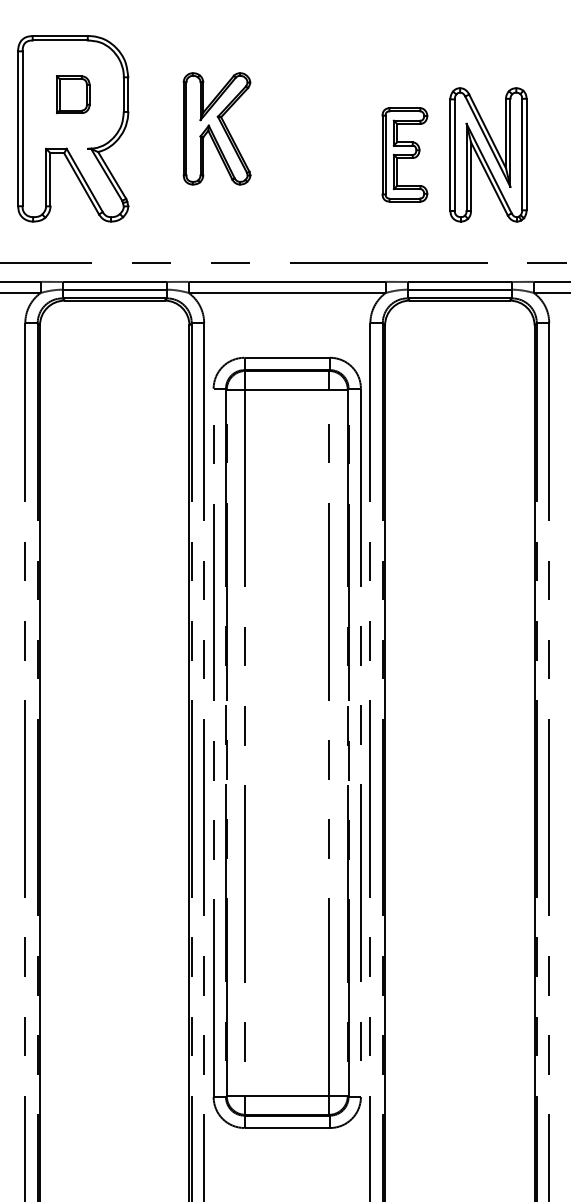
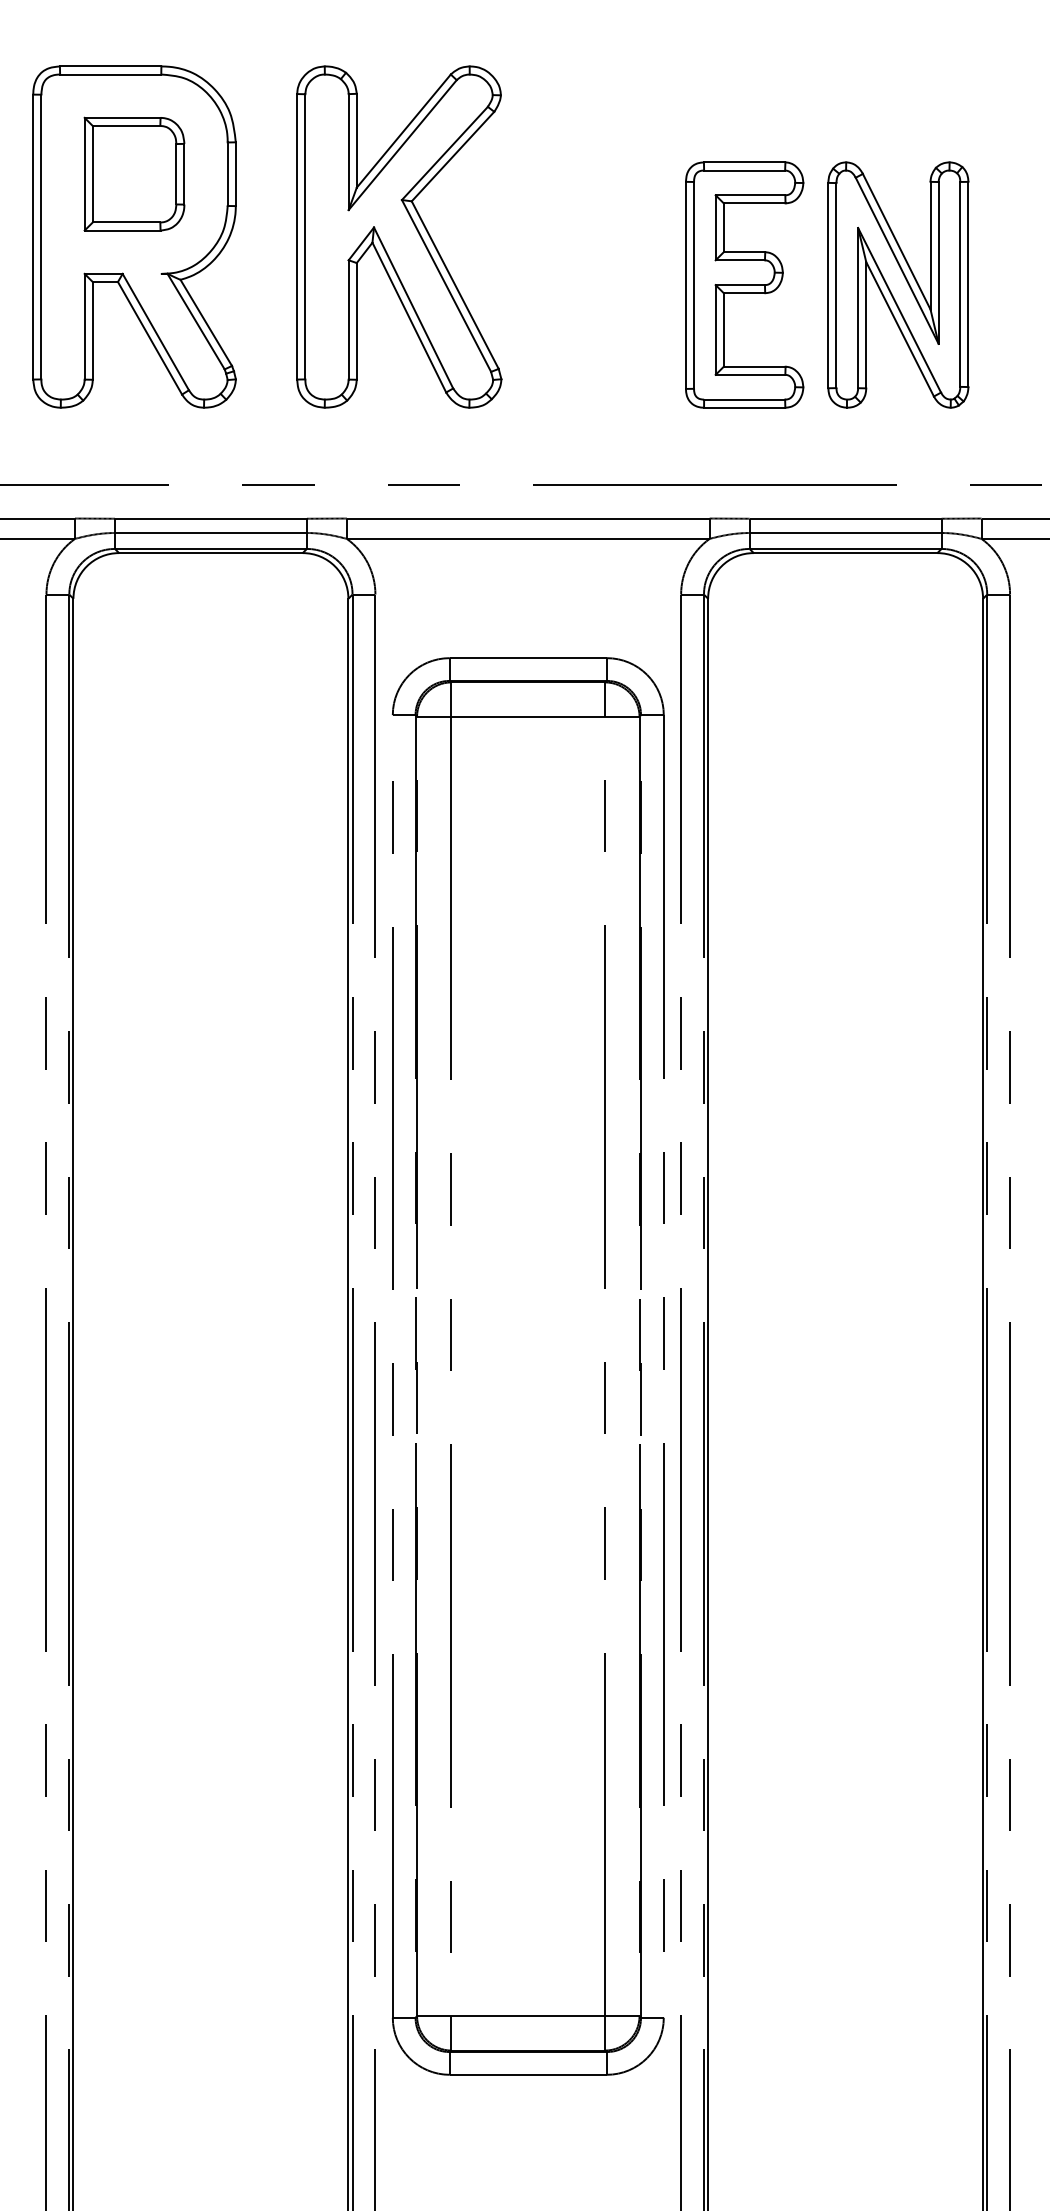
part: (73, 94) -> (135, 173), size x1.67
part: (216, 128) -> (398, 236), size x1.67
part: (404, 154) -> (743, 284), size x1.43

